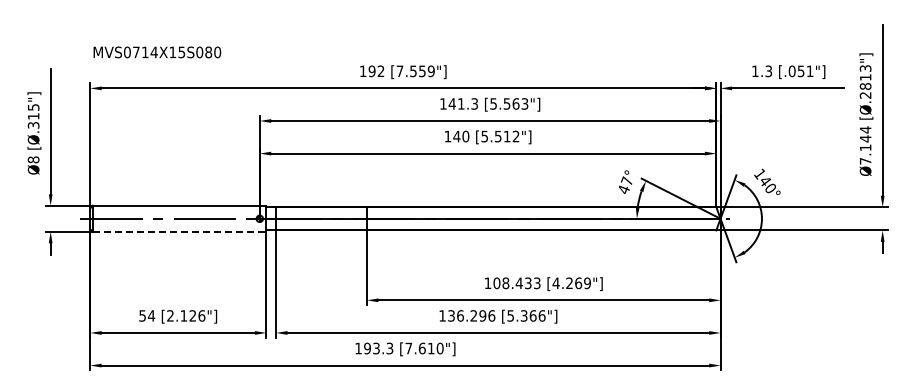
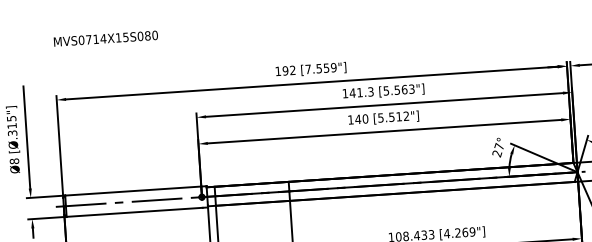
text: (157, 52) -> (106, 38), moved
text: (624, 189) -> (497, 153), 47° -> 27°
line: (176, 231) -> (134, 212), dashed -> solid

